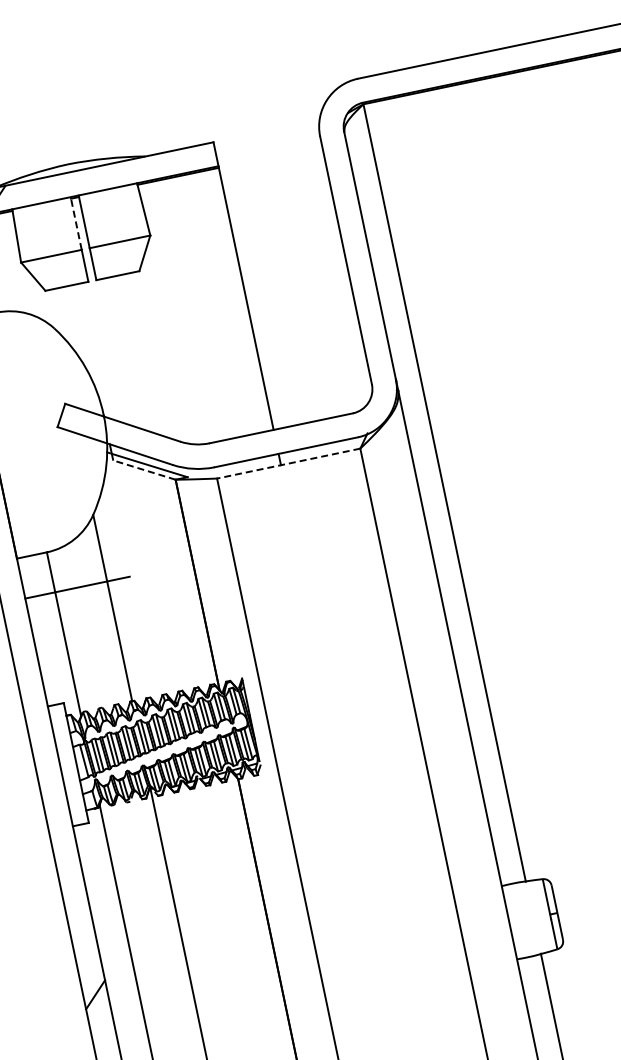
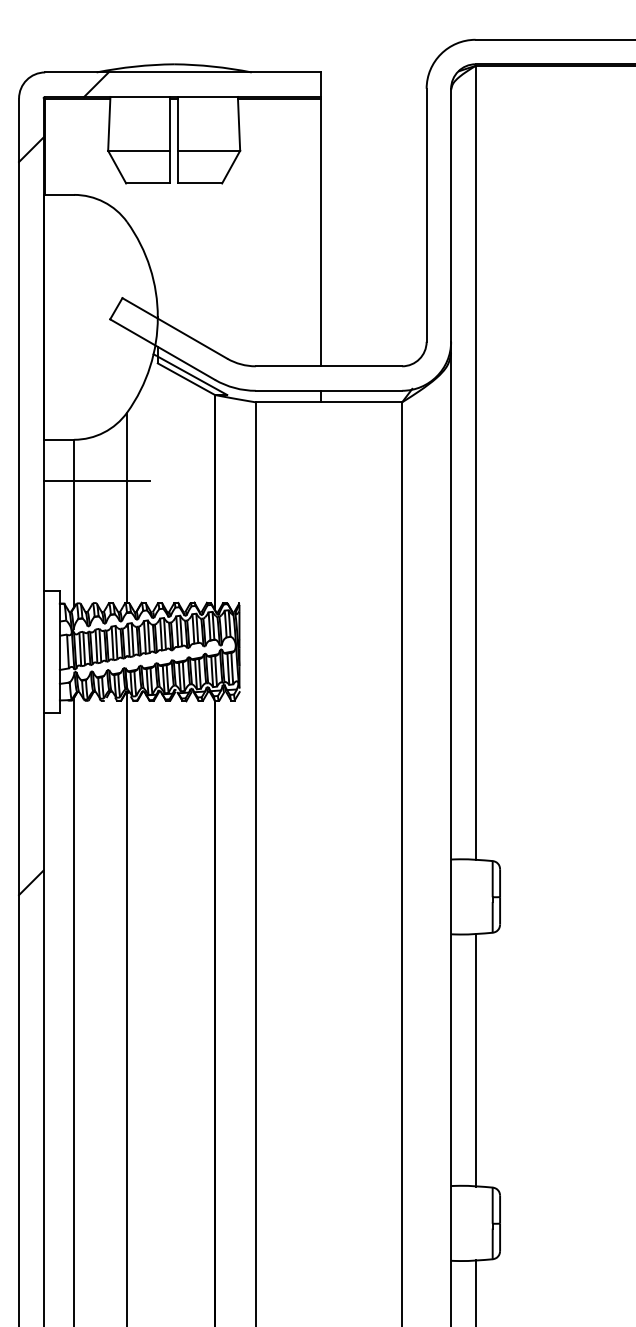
line: (76, 223) -> (170, 123), dashed -> solid
line: (288, 463) -> (328, 402), dashed -> solid
line: (144, 470) -> (186, 379), dashed -> solid

